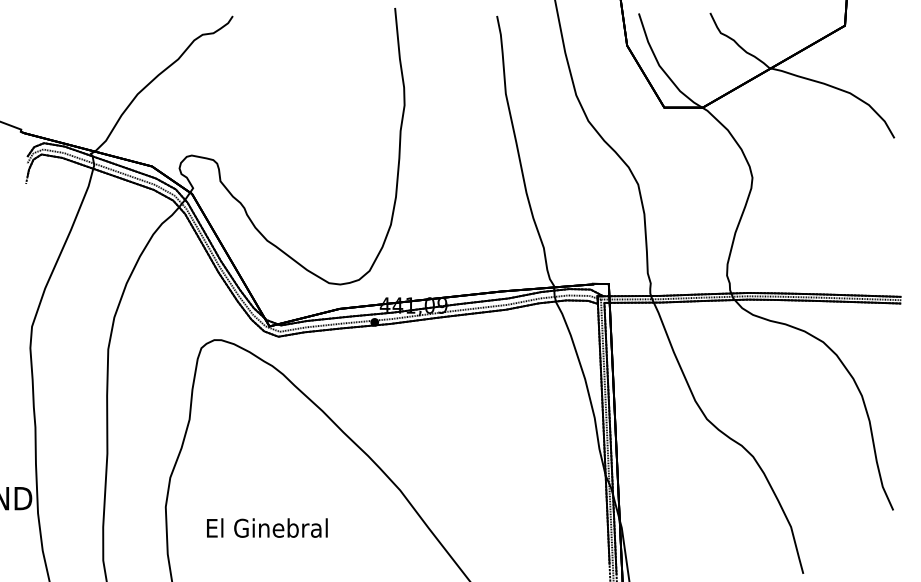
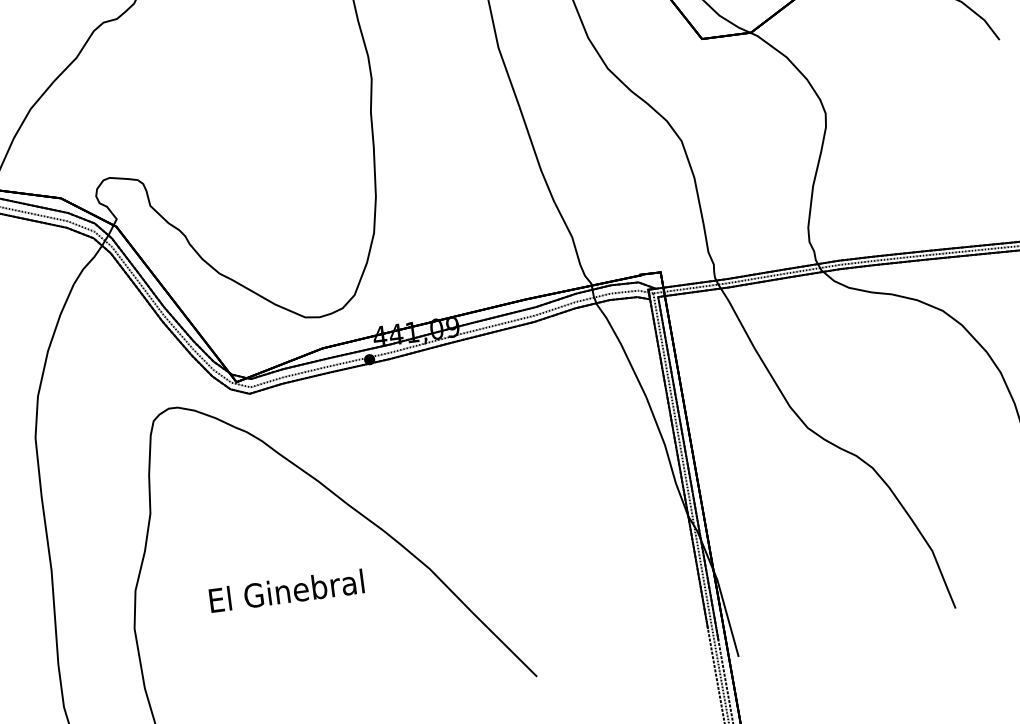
text: (267, 527) -> (286, 590), moved

